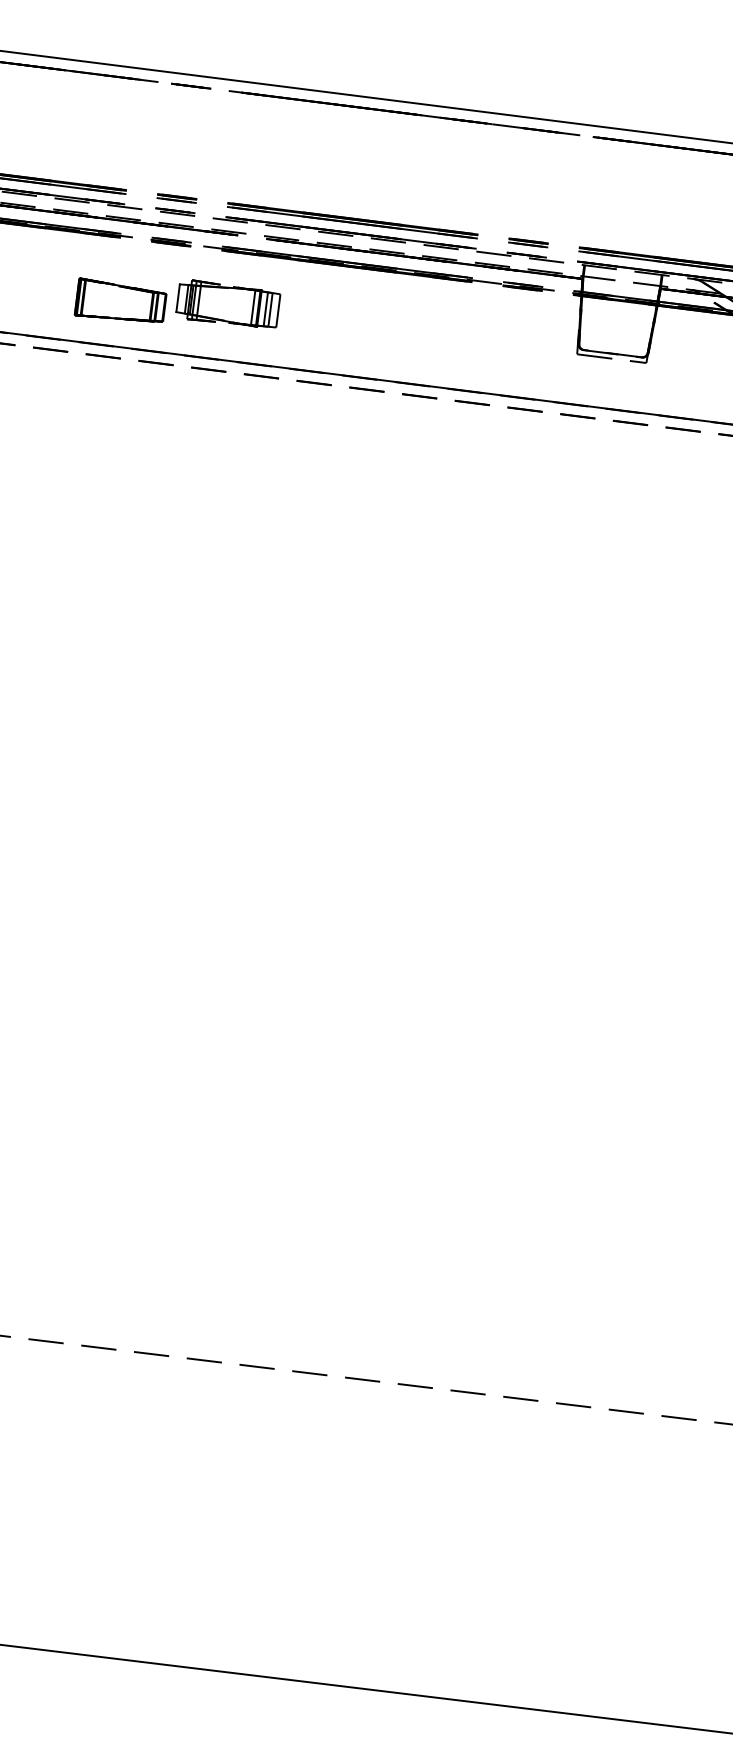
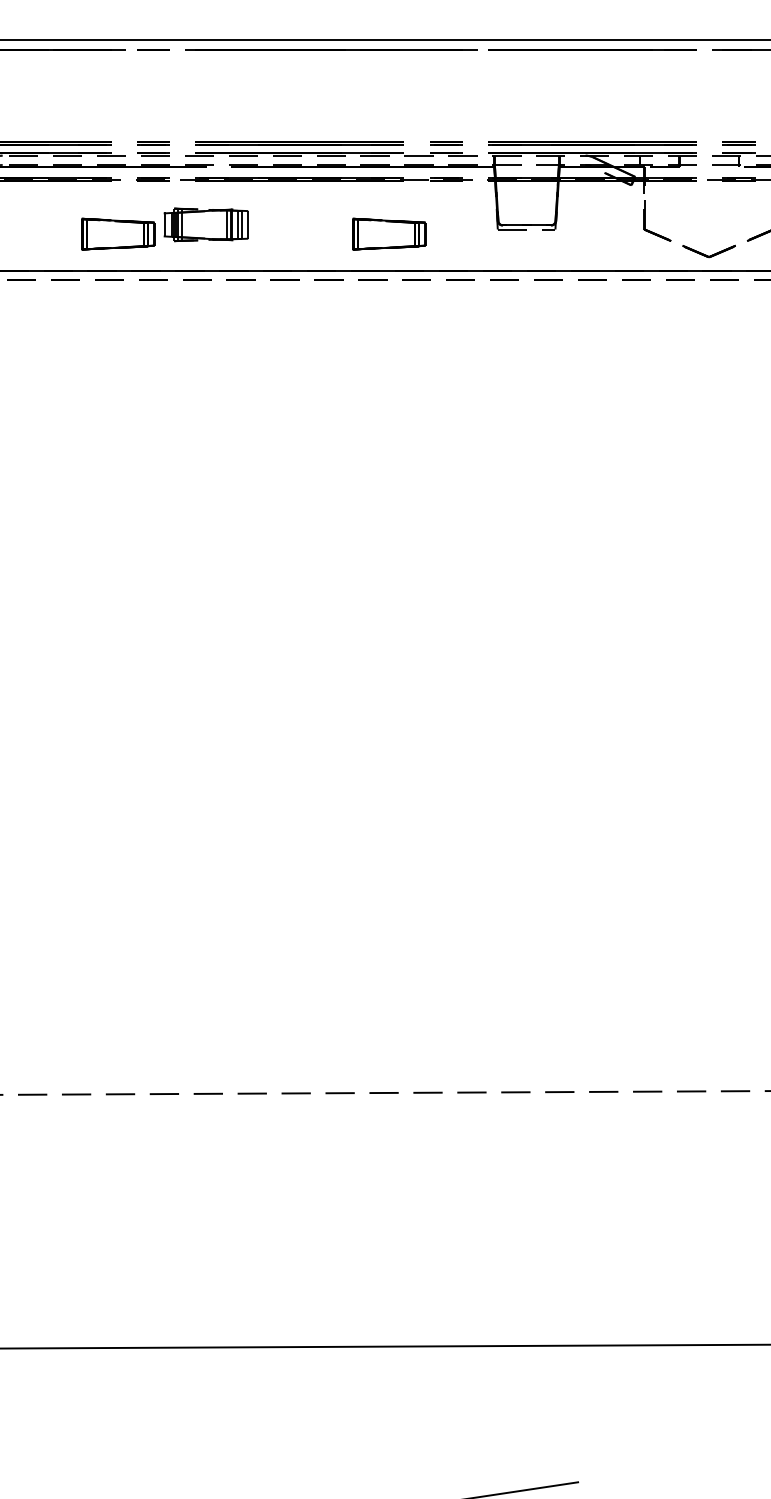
part: (446, 342) -> (389, 233), added

